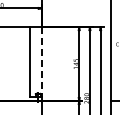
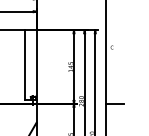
line: (41, 62) -> (36, 65), dashed -> solid

